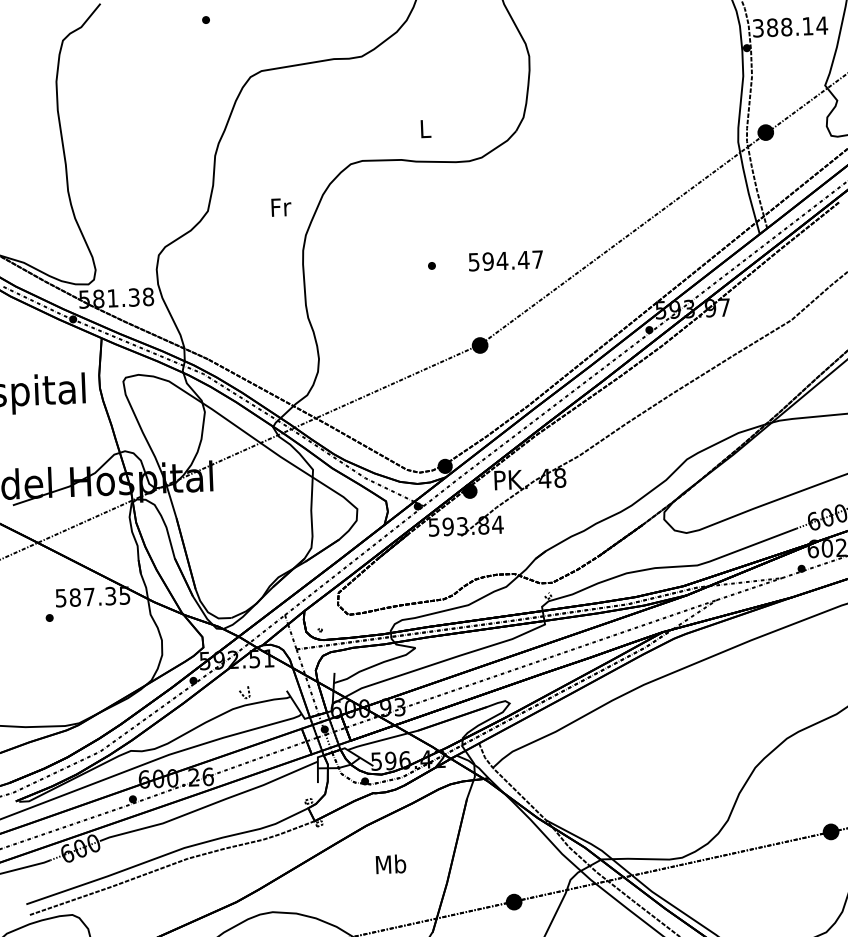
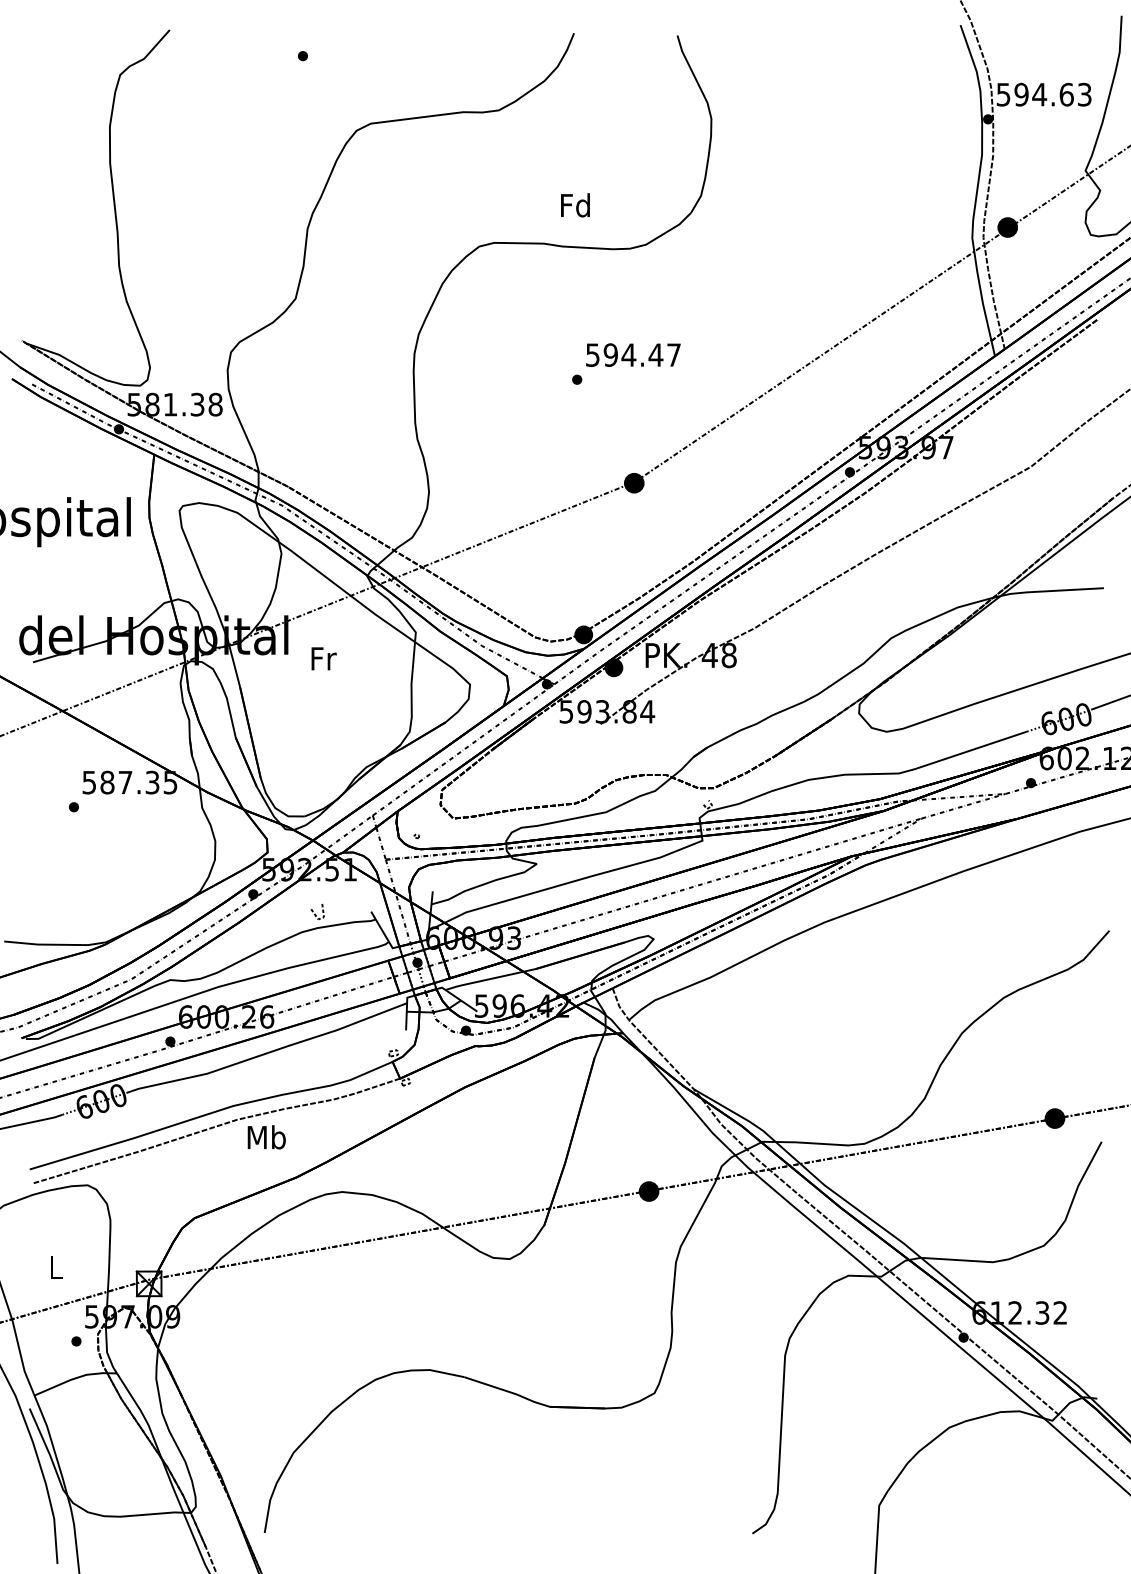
text: (790, 26) -> (1044, 94), 388.14 -> 594.63
text: (425, 128) -> (575, 205), L -> Fd
text: (280, 207) -> (323, 658), moved
text: (506, 260) -> (633, 354), moved
text: (390, 864) -> (266, 1137), moved

